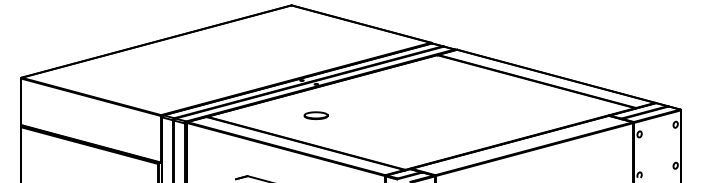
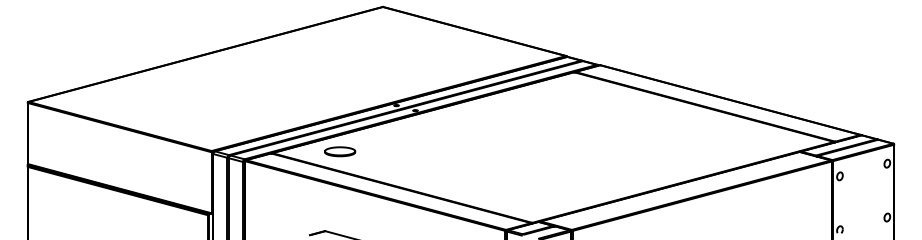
part: (316, 115) -> (340, 151), moved

